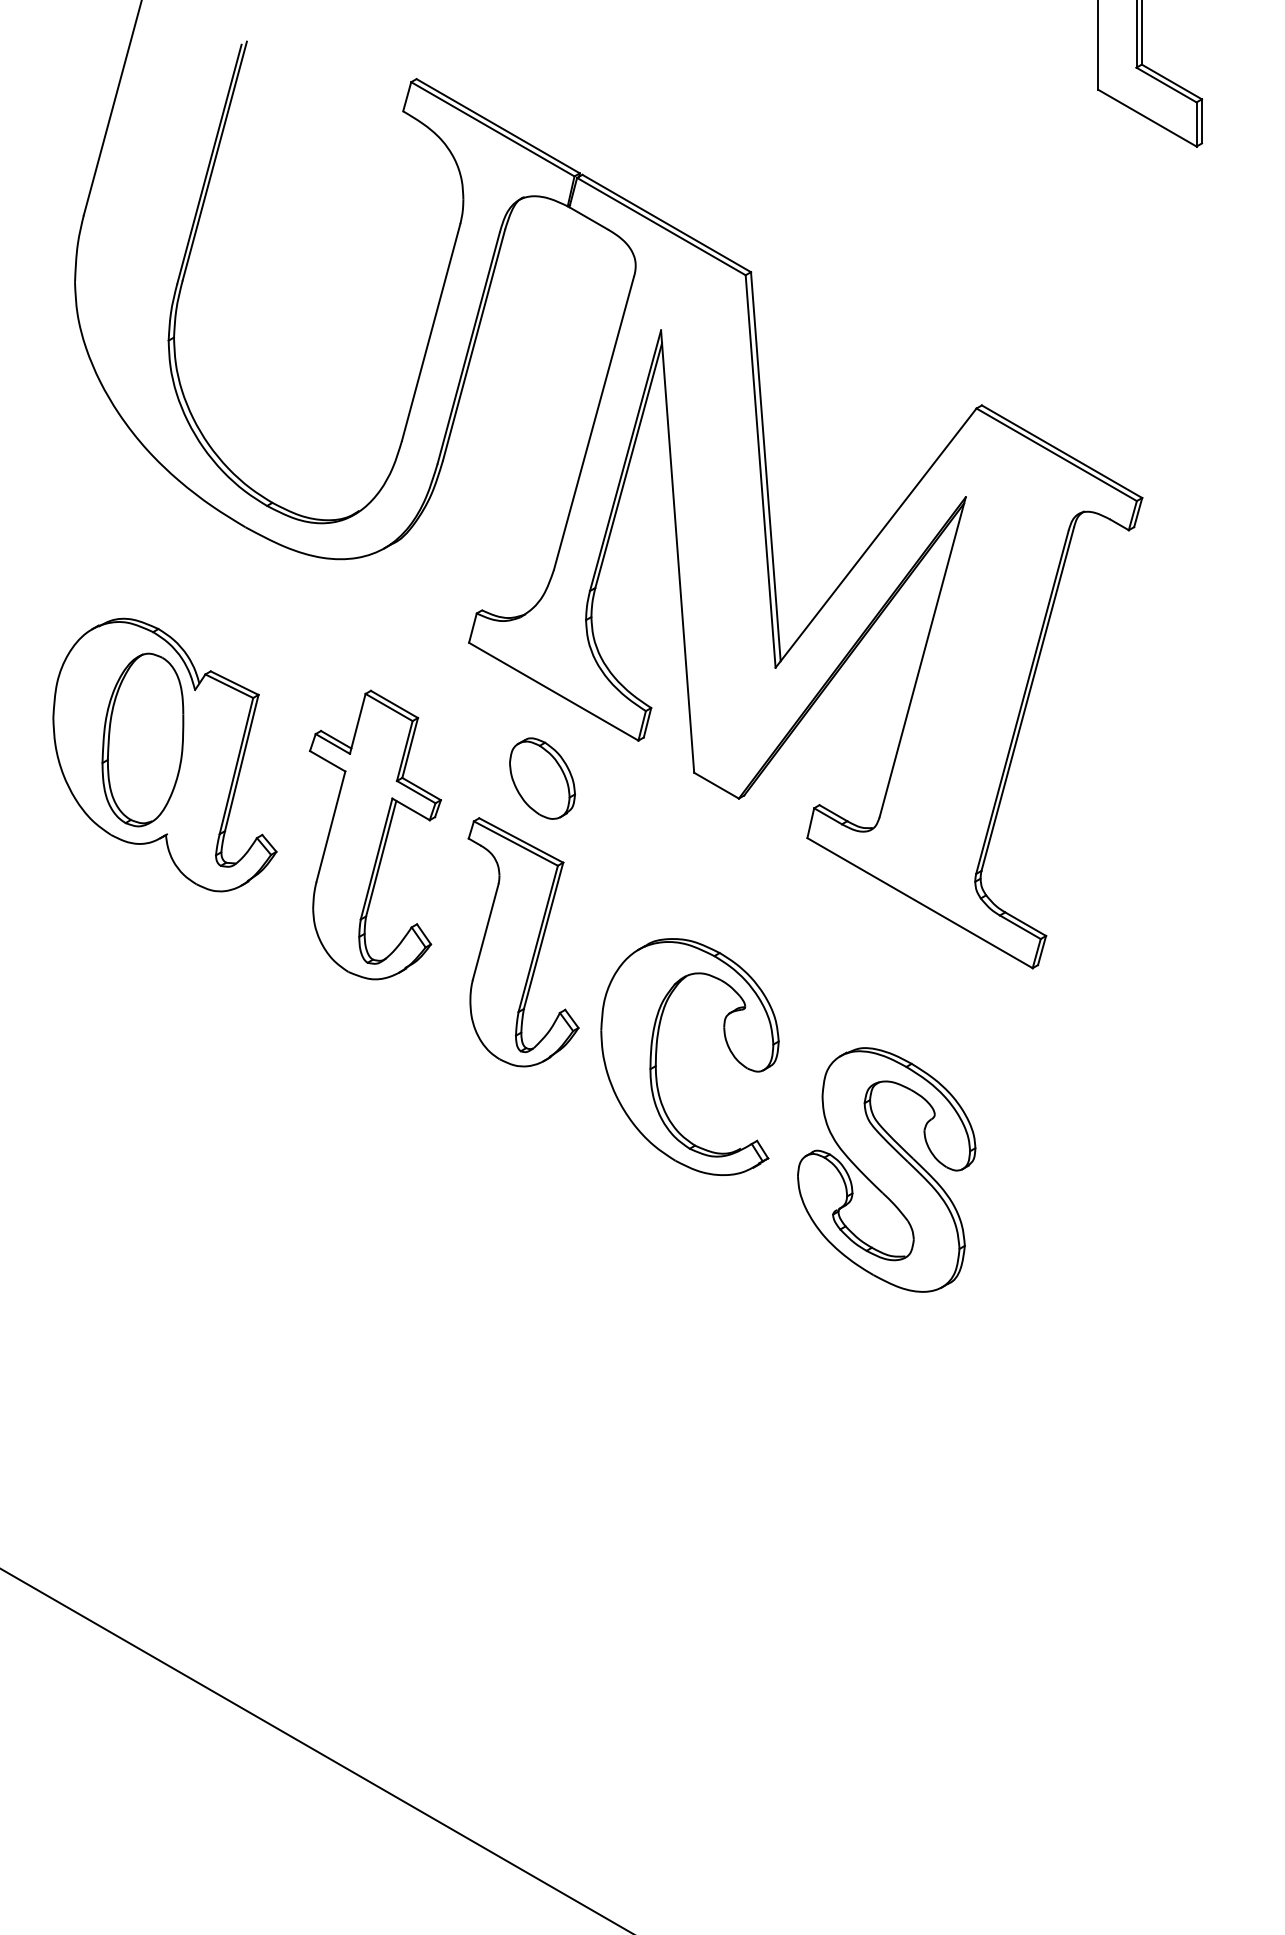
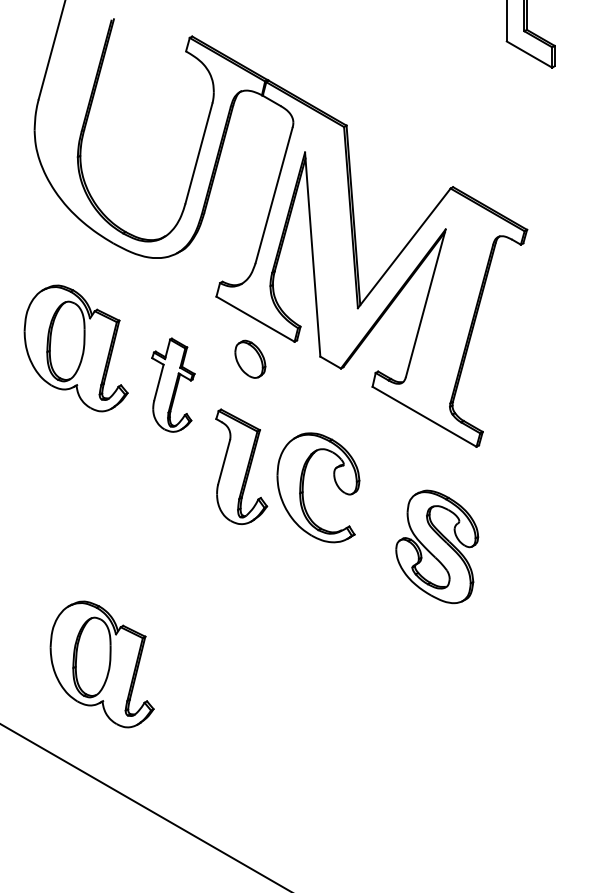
part: (375, 833) -> (173, 384), size x0.7
part: (523, 941) -> (241, 466), moved
part: (887, 1169) -> (437, 546), moved
part: (219, 1439) -> (101, 664), added

